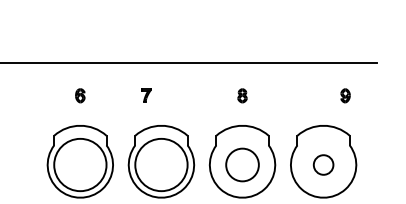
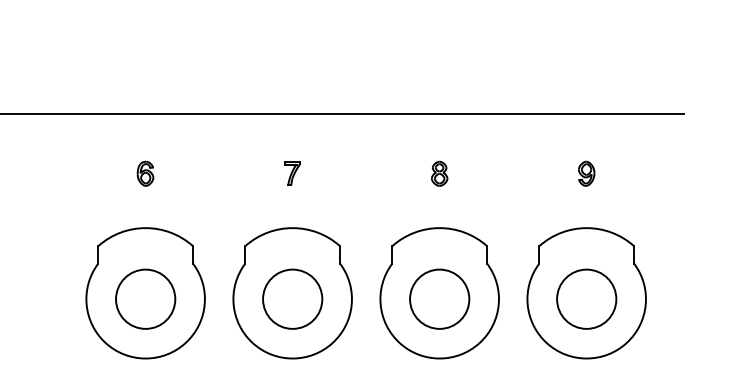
part: (146, 95) -> (292, 173), moved
part: (345, 95) -> (586, 173), moved
circle: (80, 164) -> (145, 298), size x0.62
circle: (161, 164) -> (292, 298), size x0.62
circle: (323, 164) -> (586, 298), size x1.67

